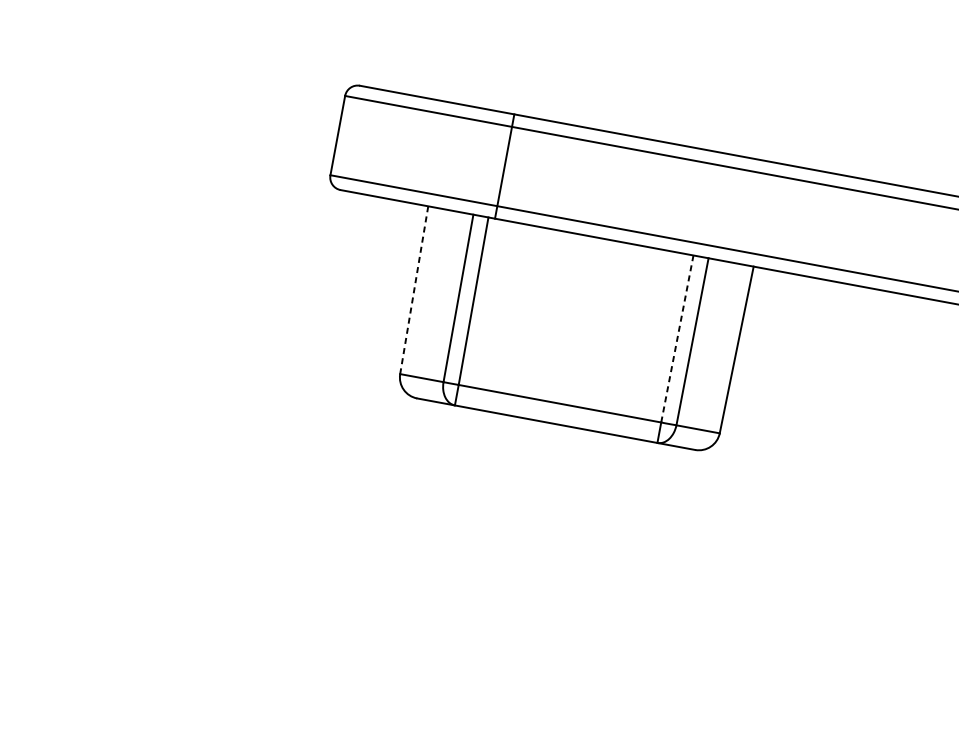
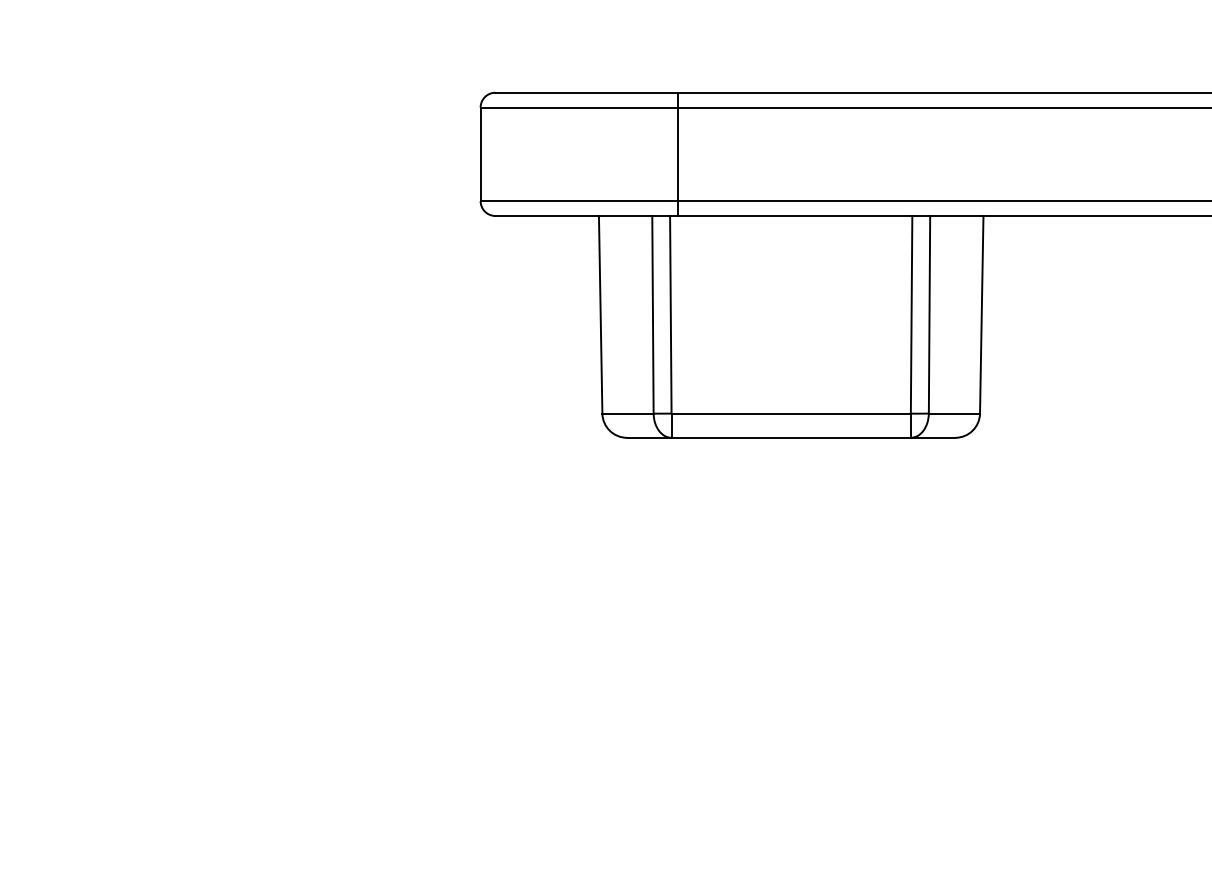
line: (414, 289) -> (600, 314), dashed -> solid
line: (677, 338) -> (911, 314), dashed -> solid

